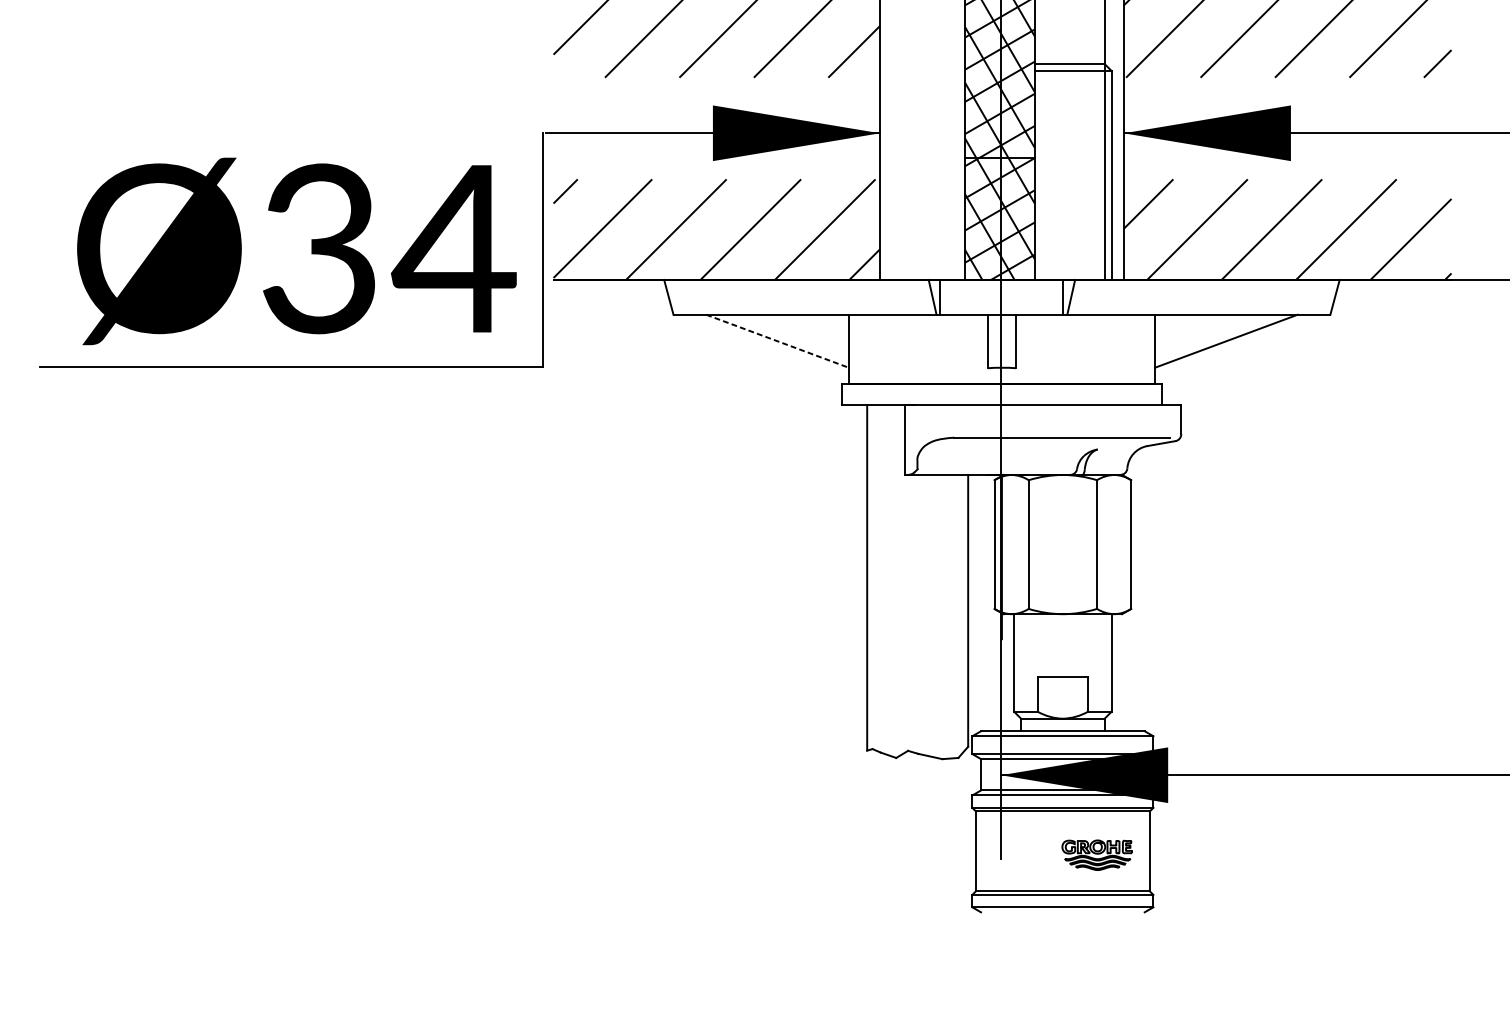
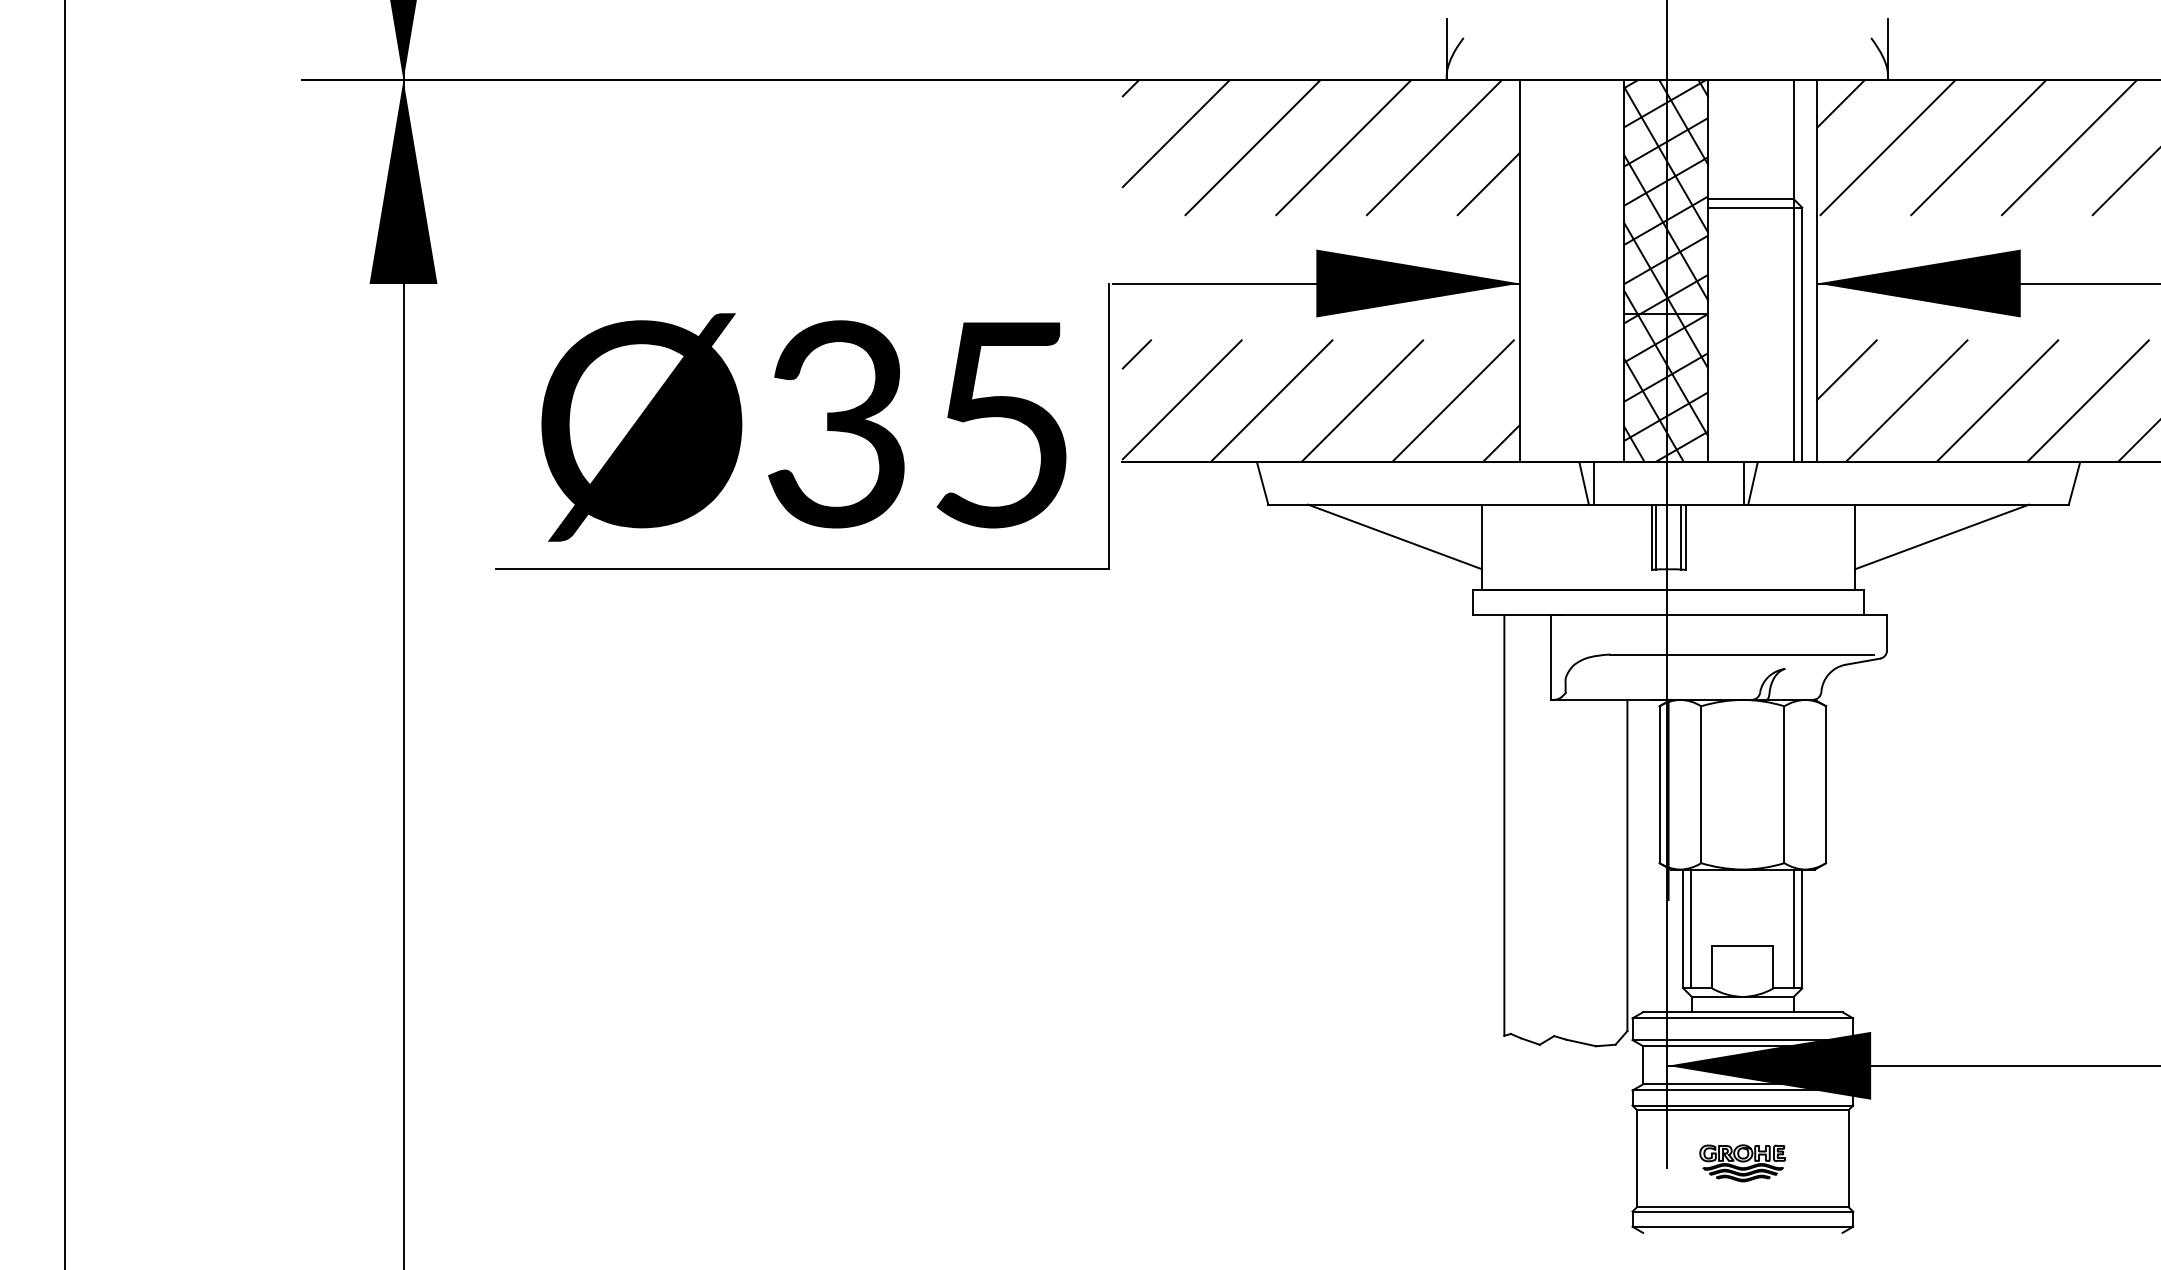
text: (453, 249) -> (1000, 425), Ø34 -> Ø35
line: (777, 340) -> (1395, 536), dashed -> solid
line: (991, 340) -> (1655, 536), added
line: (1012, 340) -> (1681, 536), added
line: (1020, 662) -> (1691, 928), added
line: (1105, 662) -> (1794, 928), added
part: (1097, 855) -> (1742, 1163), moved

